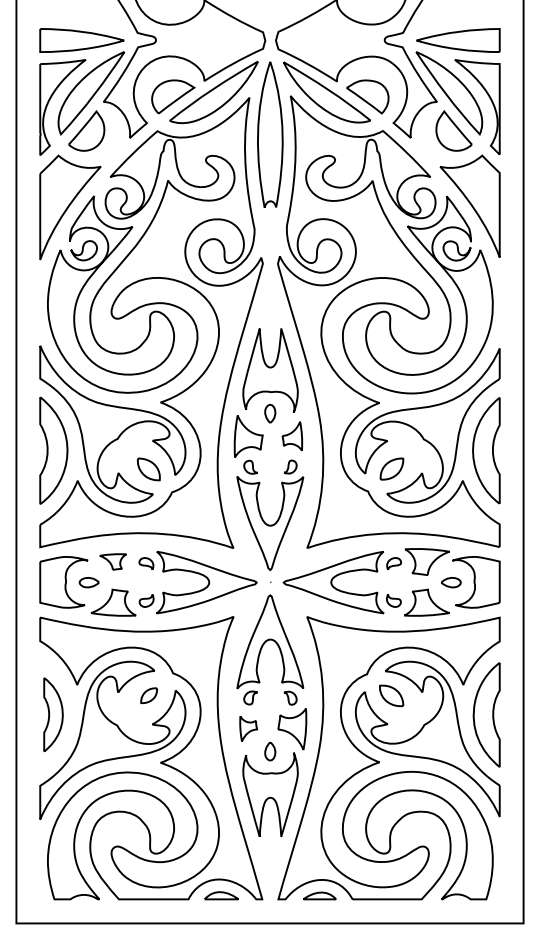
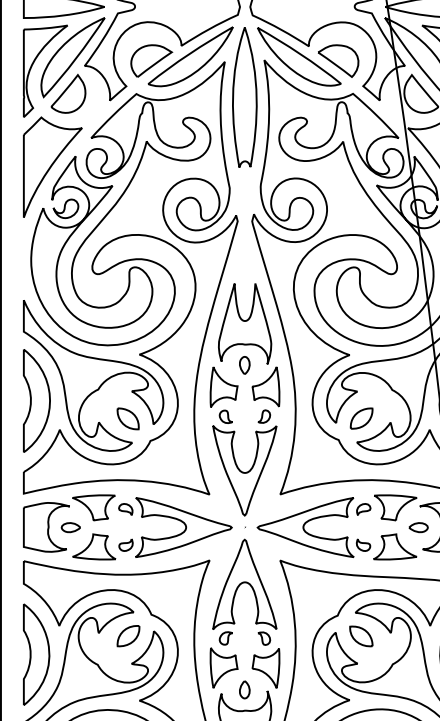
part: (292, 436) -> (266, 387), size x1.43
part: (112, 561) -> (93, 507), size x1.67
part: (148, 695) -> (127, 636), size x1.43
part: (53, 714) -> (36, 654), size x1.43
part: (248, 728) -> (223, 667), size x1.67

